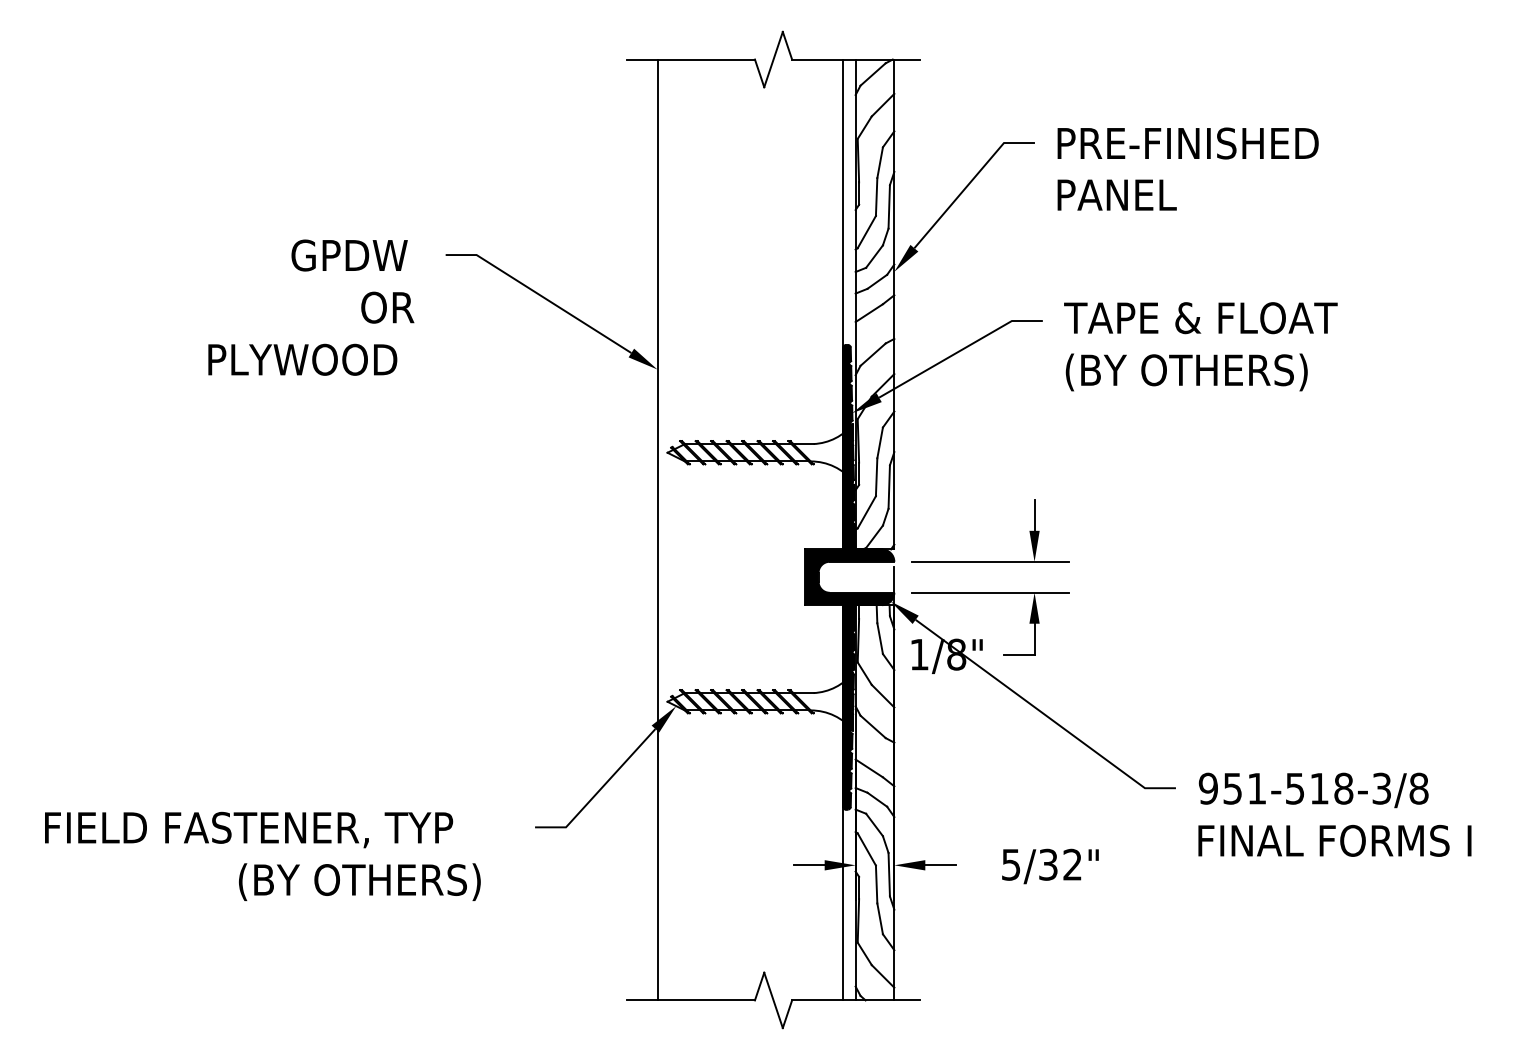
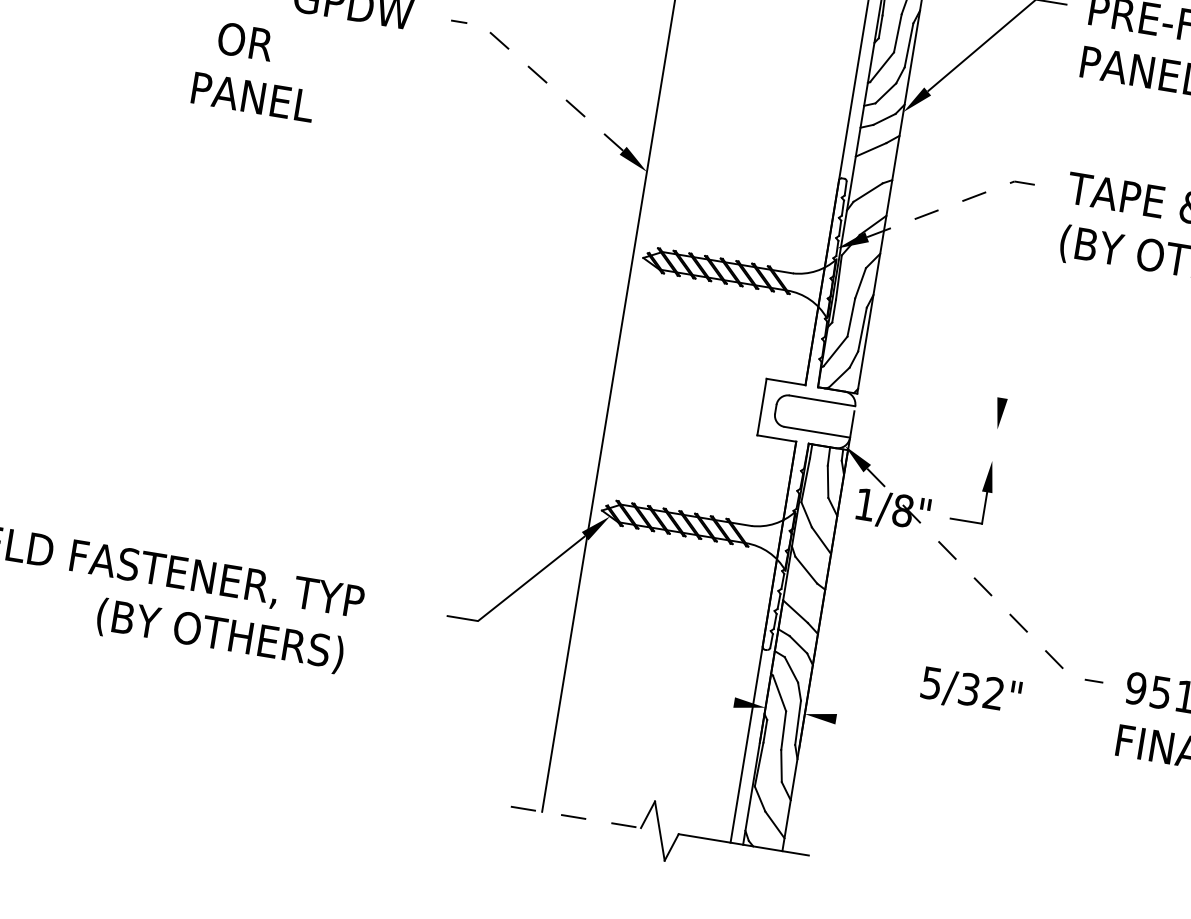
line: (540, 295) -> (540, 77), solid -> dashed
text: (387, 307) -> (245, 41), moved
line: (959, 351) -> (956, 203), solid -> dashed
text: (312, 359) -> (298, 104), PLYWOOD -> PANEL
line: (1034, 514) -> (1005, 381), removed
line: (990, 561) -> (952, 421), removed
fill: (849, 577) -> (807, 414), removed
line: (990, 592) -> (947, 453), removed
line: (1043, 713) -> (981, 584), solid -> dashed
line: (808, 865) -> (717, 700), removed
line: (940, 865) -> (851, 721), removed
text: (1050, 866) -> (971, 691), moved
text: (359, 881) -> (220, 635), moved
line: (691, 1000) -> (576, 817), solid -> dashed

